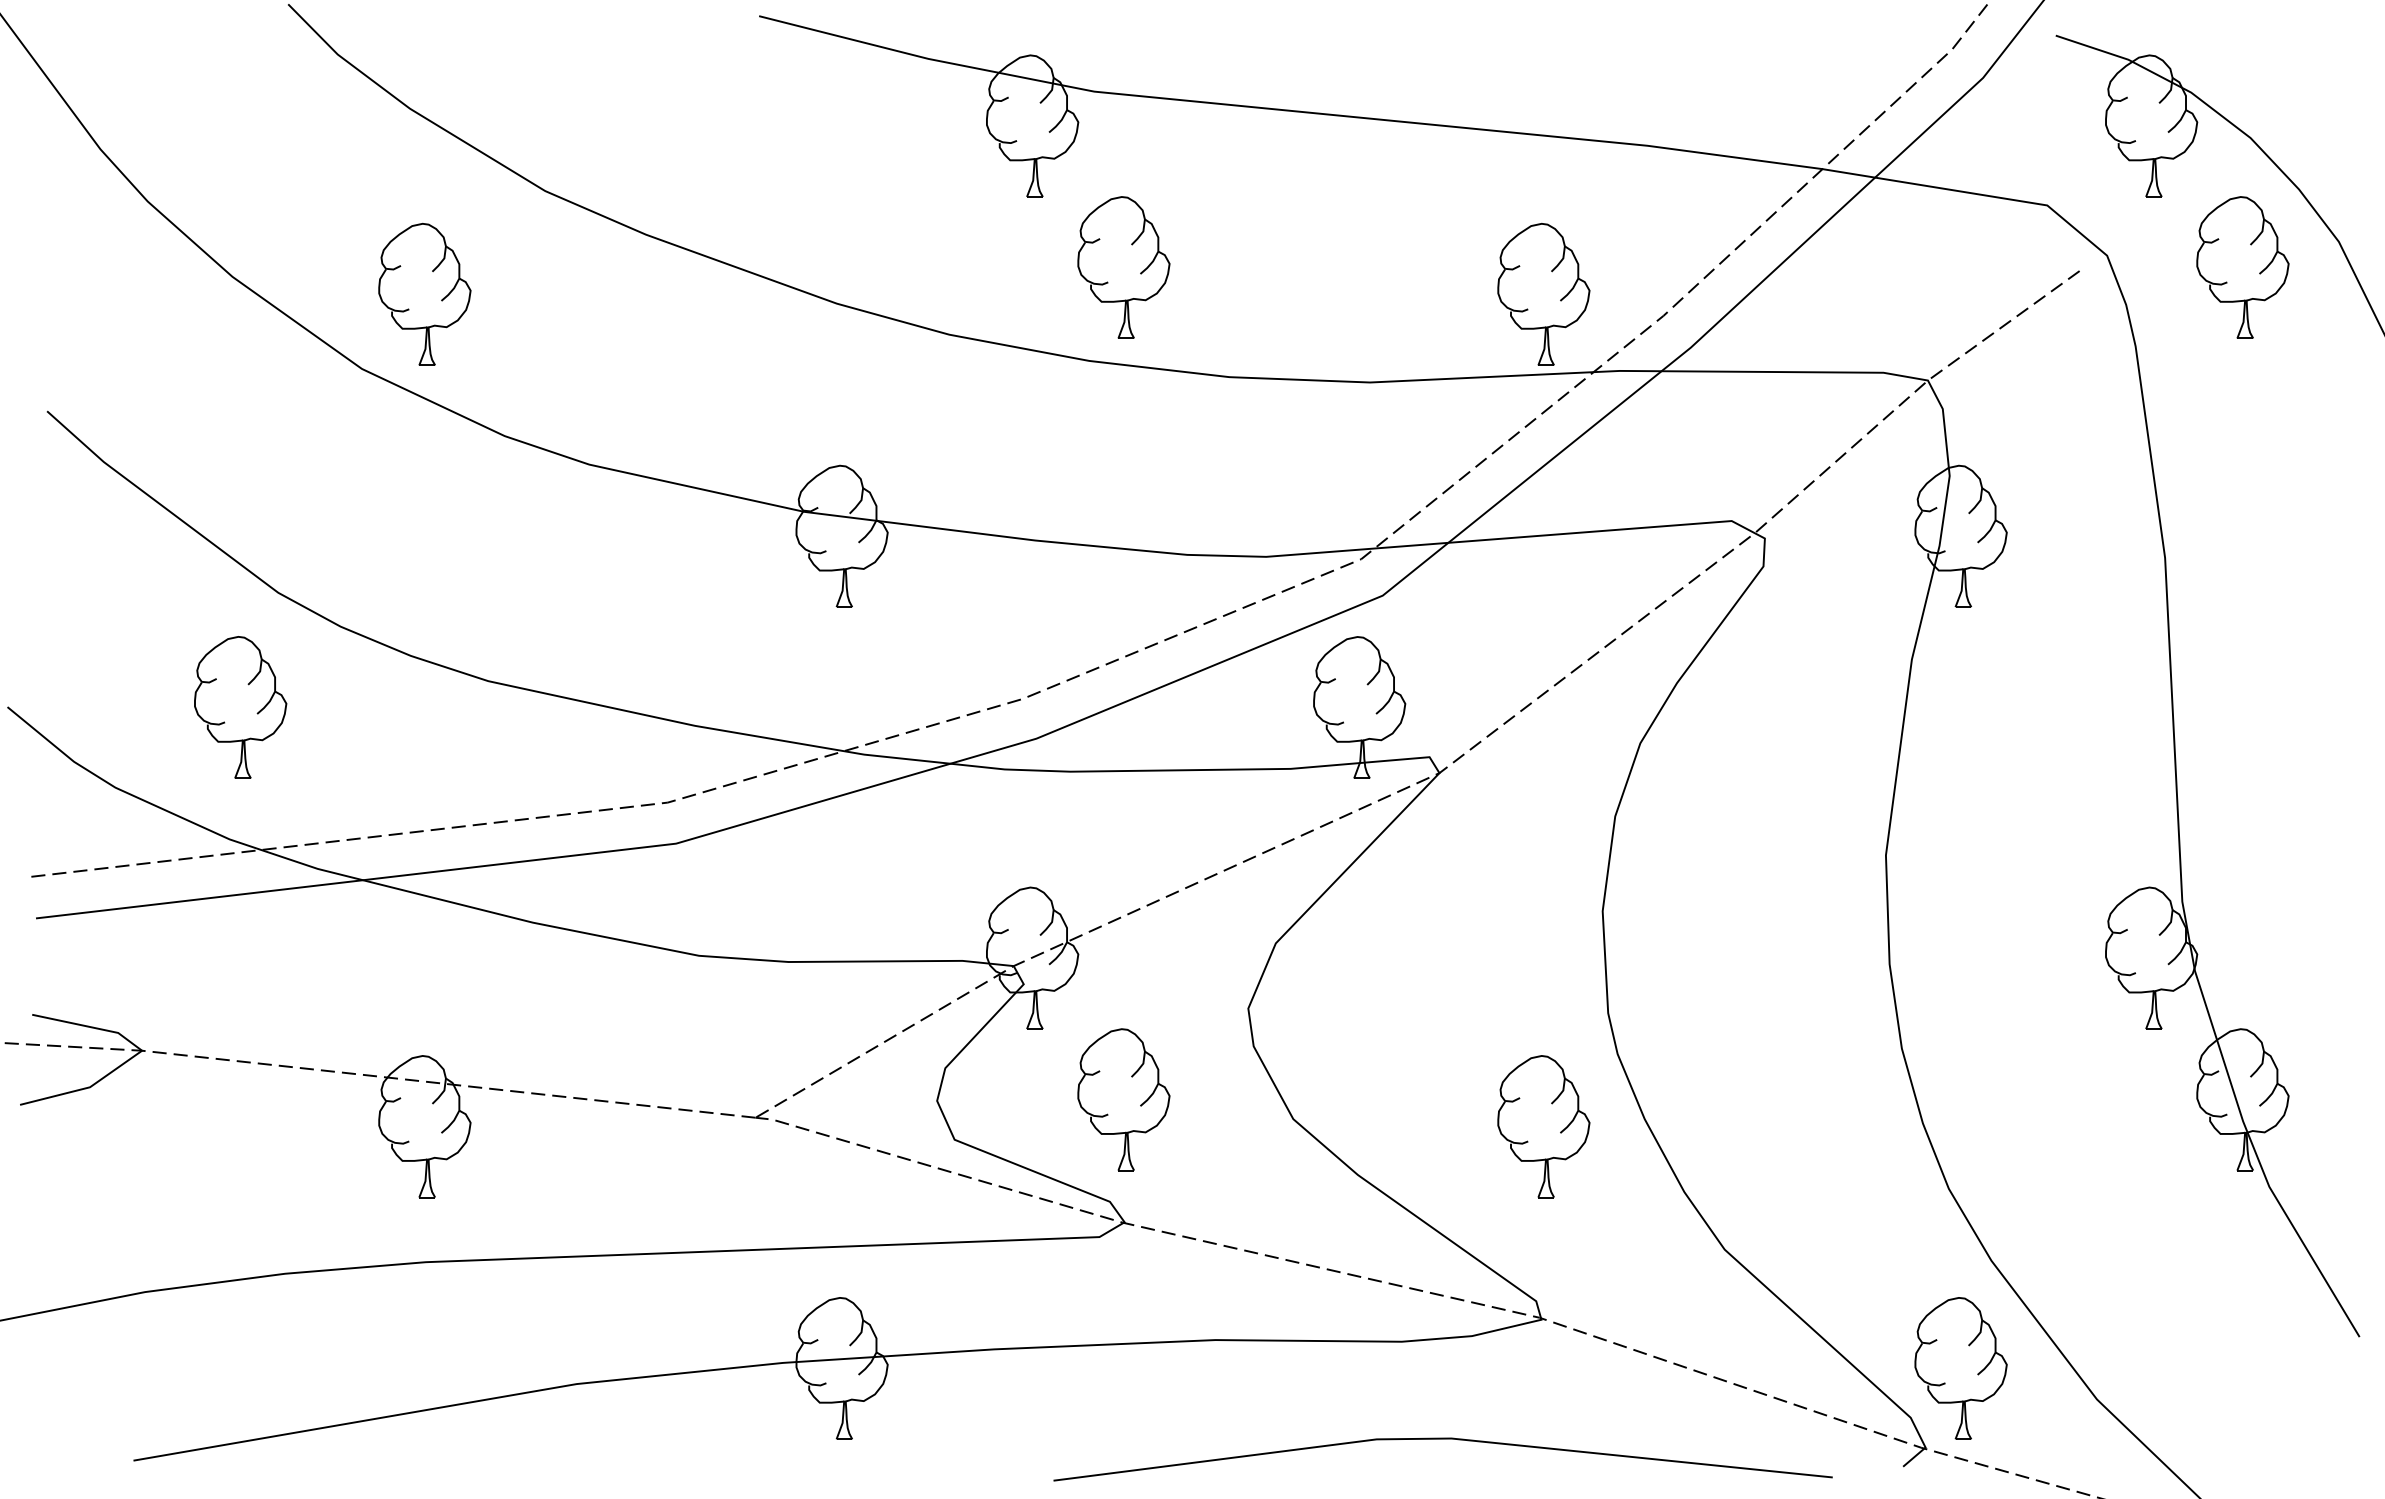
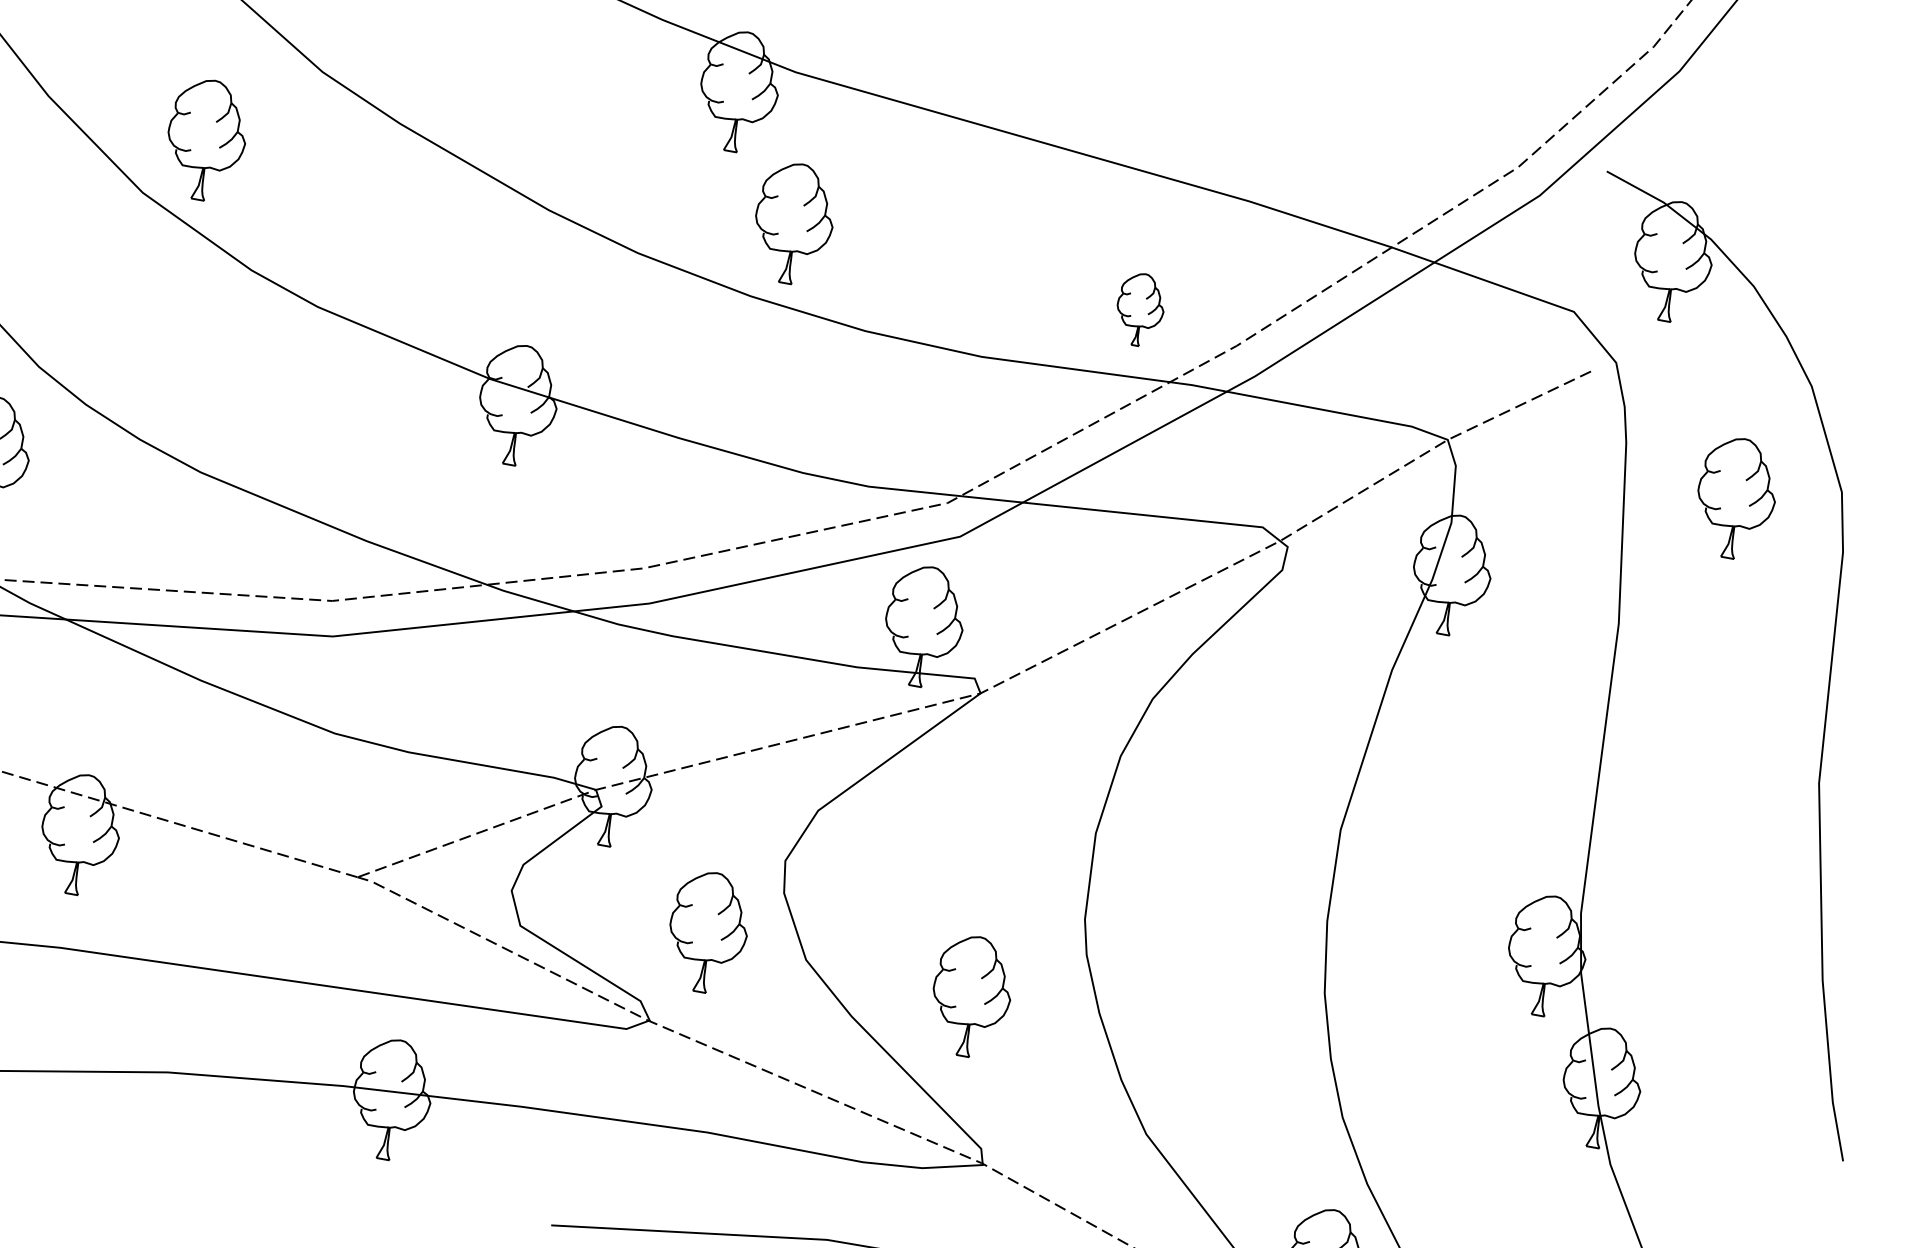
part: (2242, 267) -> (1735, 498), moved
part: (1543, 294) -> (1139, 309), size x0.6
part: (1123, 1099) -> (707, 932), moved
part: (1543, 1126) -> (971, 996), moved

